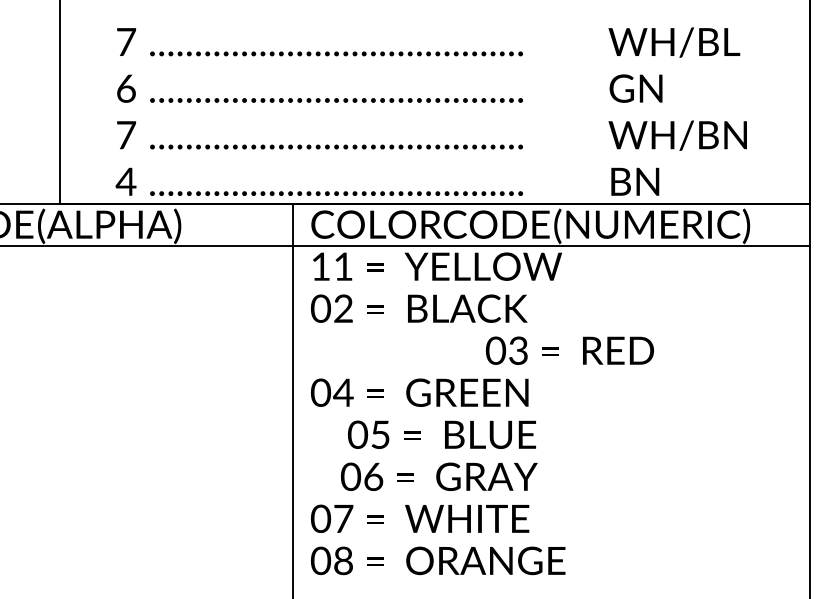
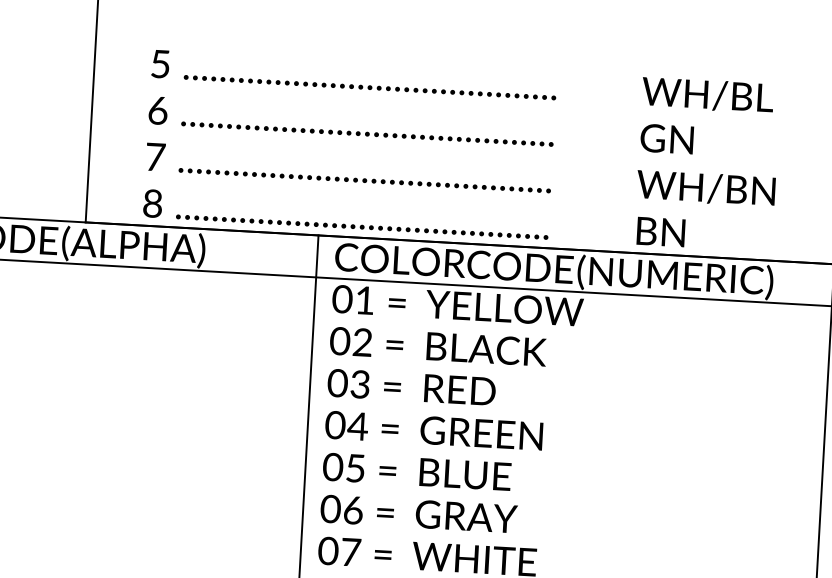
text: (126, 42) -> (160, 64), 7 -> 5
text: (125, 181) -> (152, 203), 4 -> 8
text: (320, 266) -> (342, 299), 11 -> 01
text: (569, 350) -> (411, 387), moved
text: (441, 434) -> (416, 471), moved
text: (439, 476) -> (419, 513), moved

